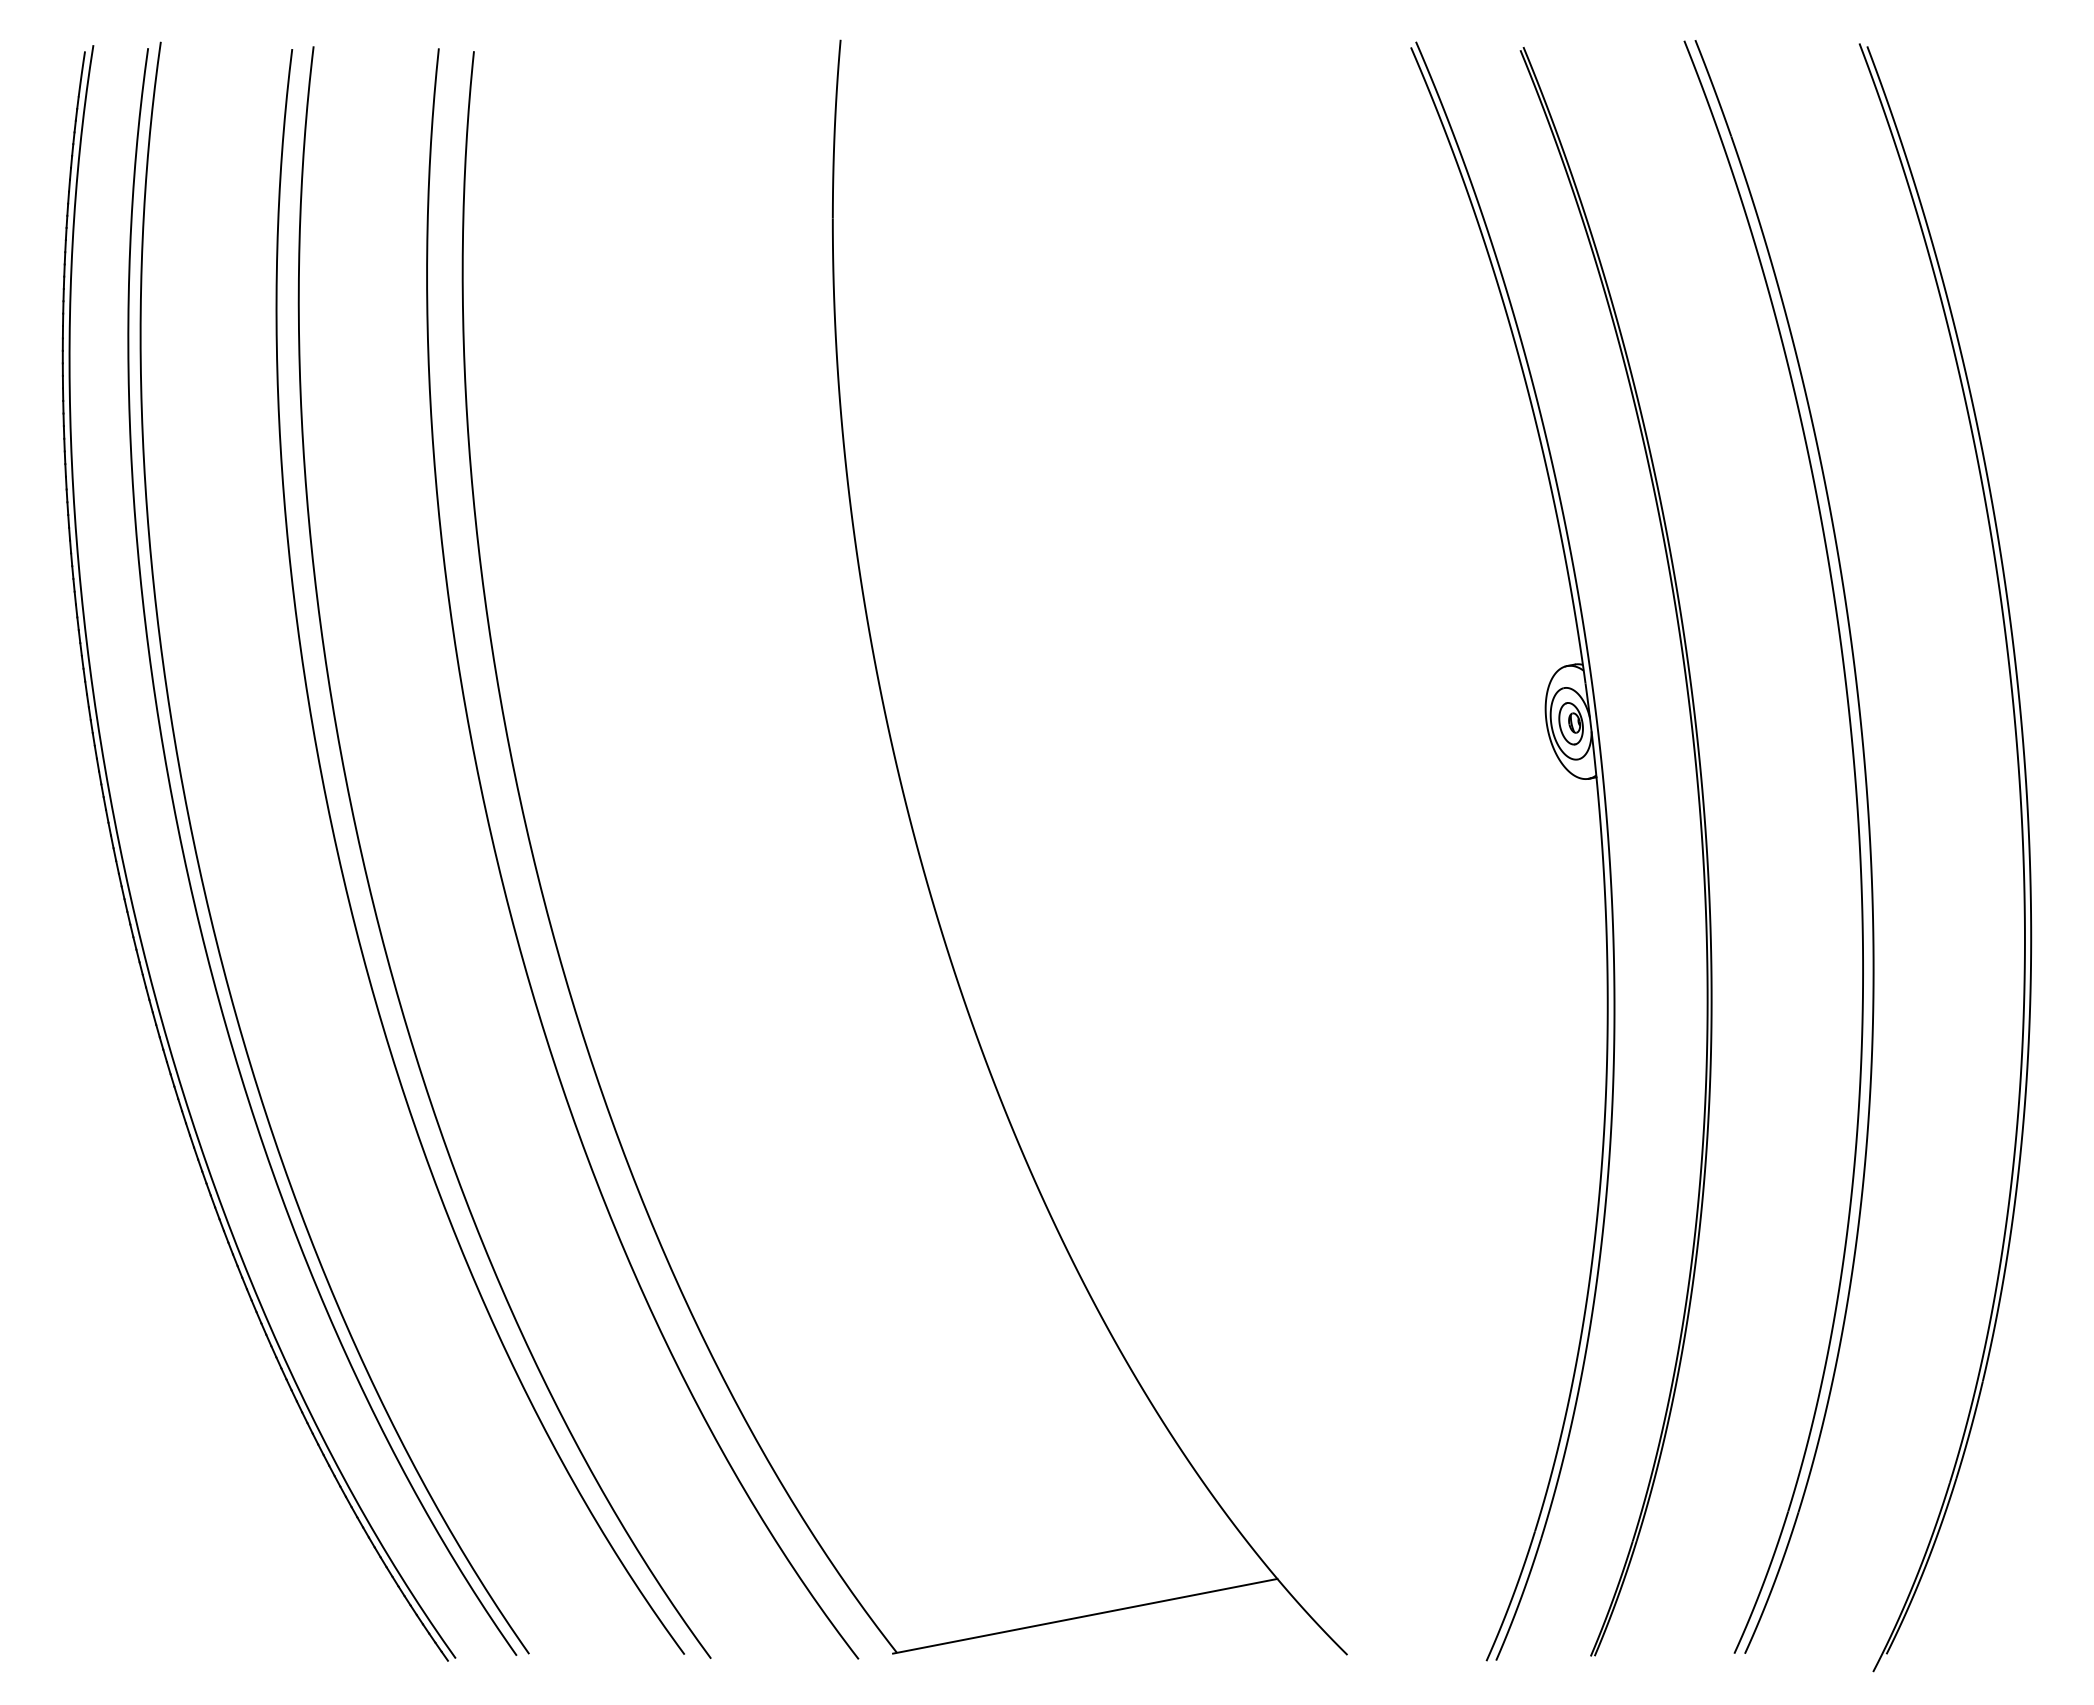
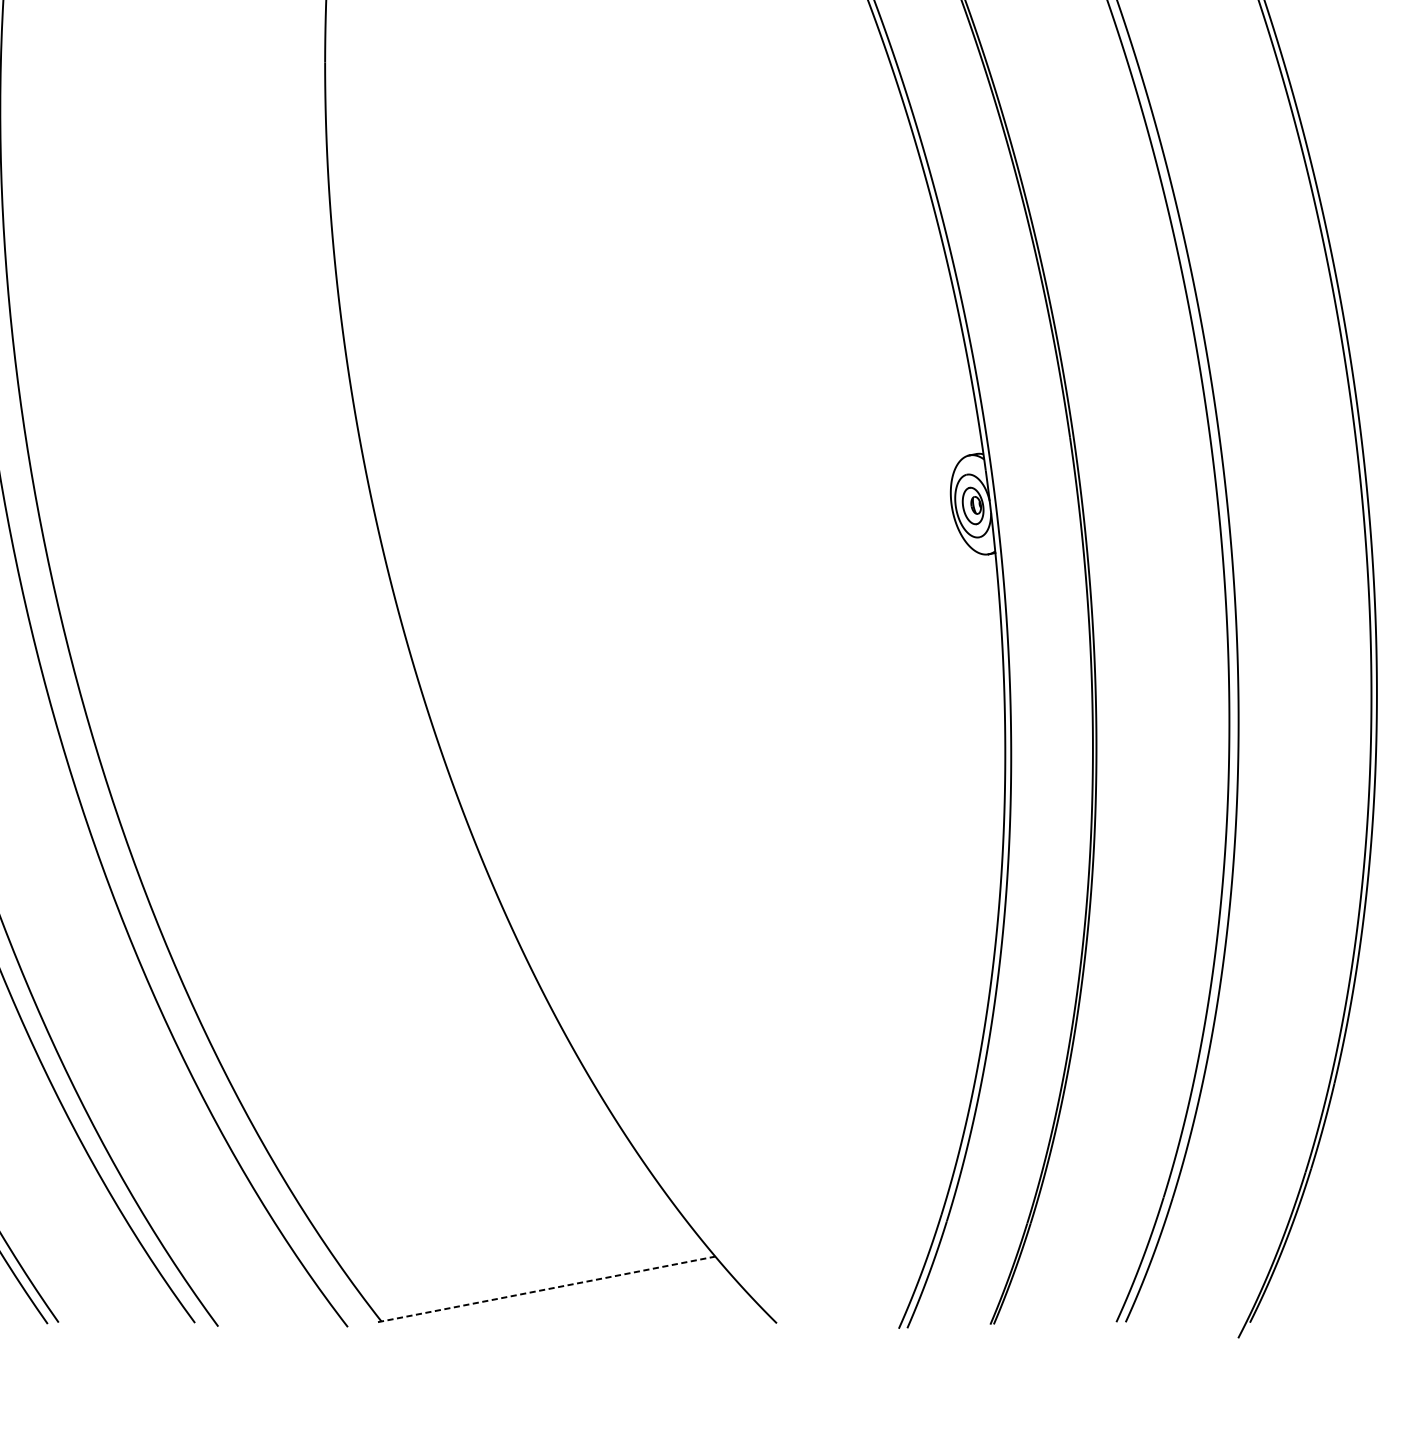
line: (1085, 1616) -> (546, 1289), solid -> dashed

